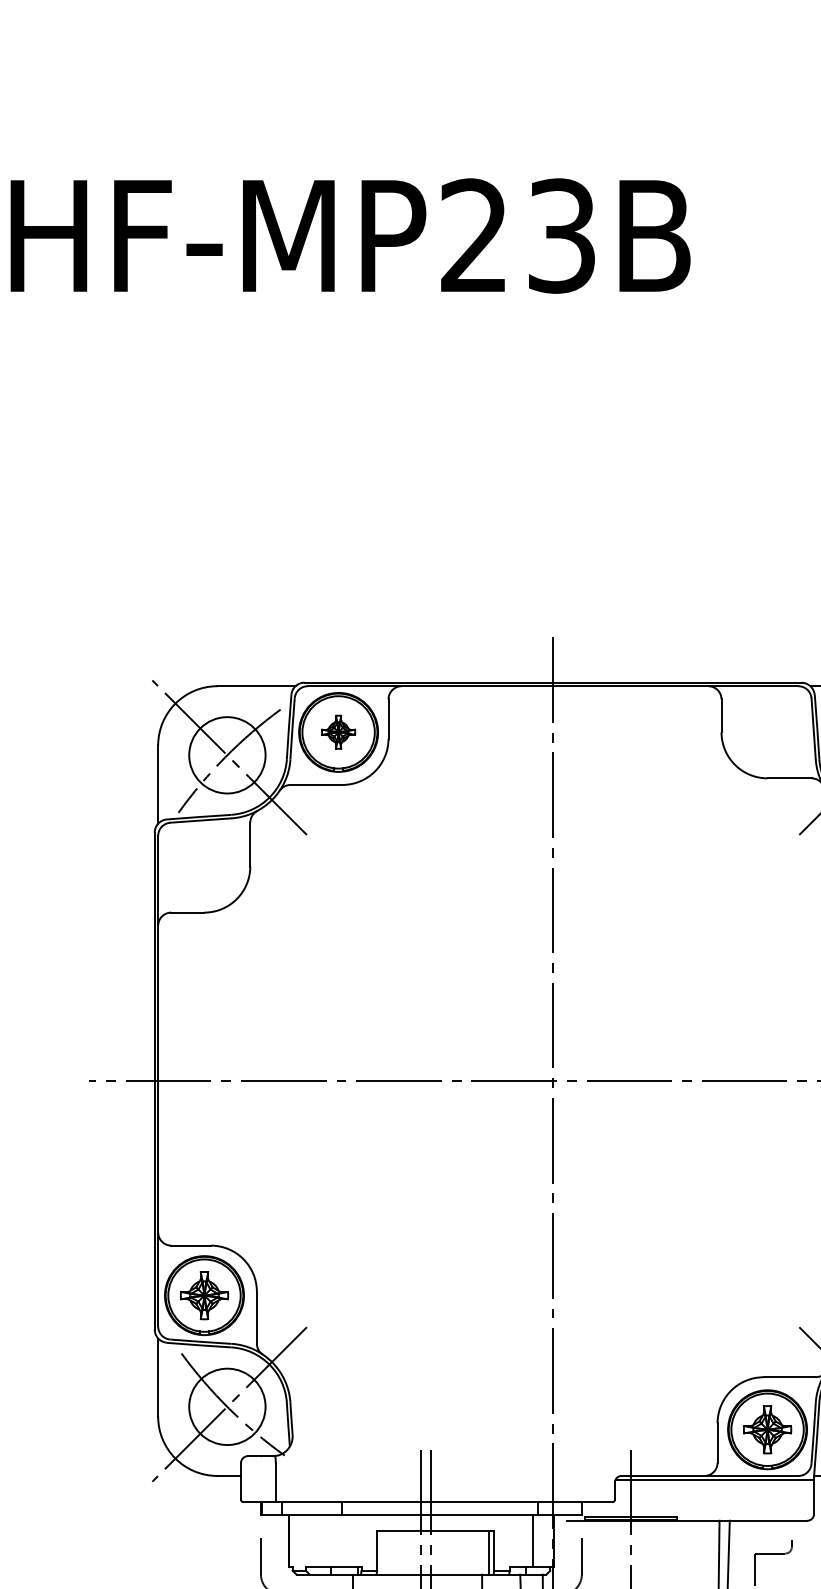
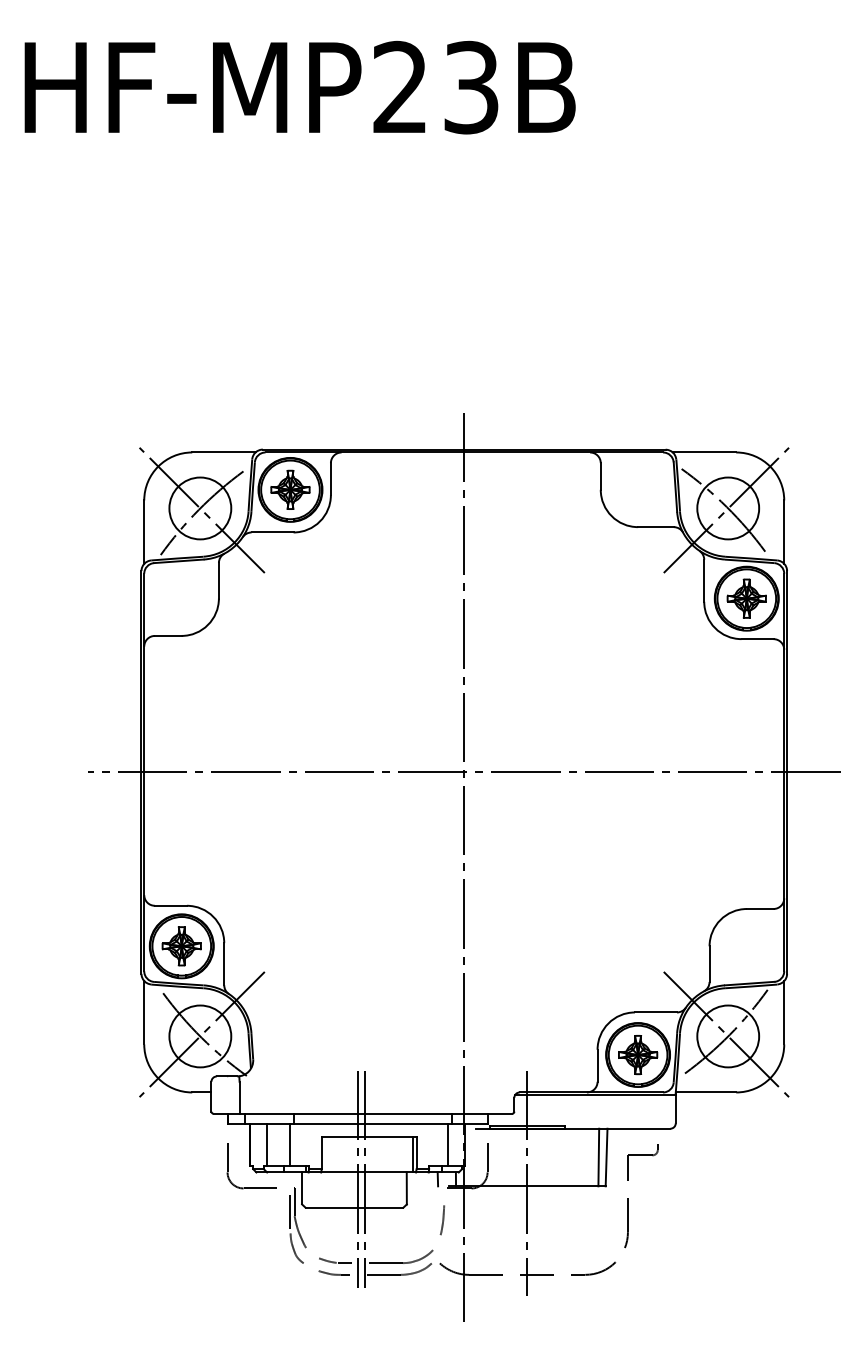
part: (338, 731) -> (290, 489), size x1.43
line: (309, 1541) -> (266, 1145), added
line: (338, 1541) -> (290, 1145), added

